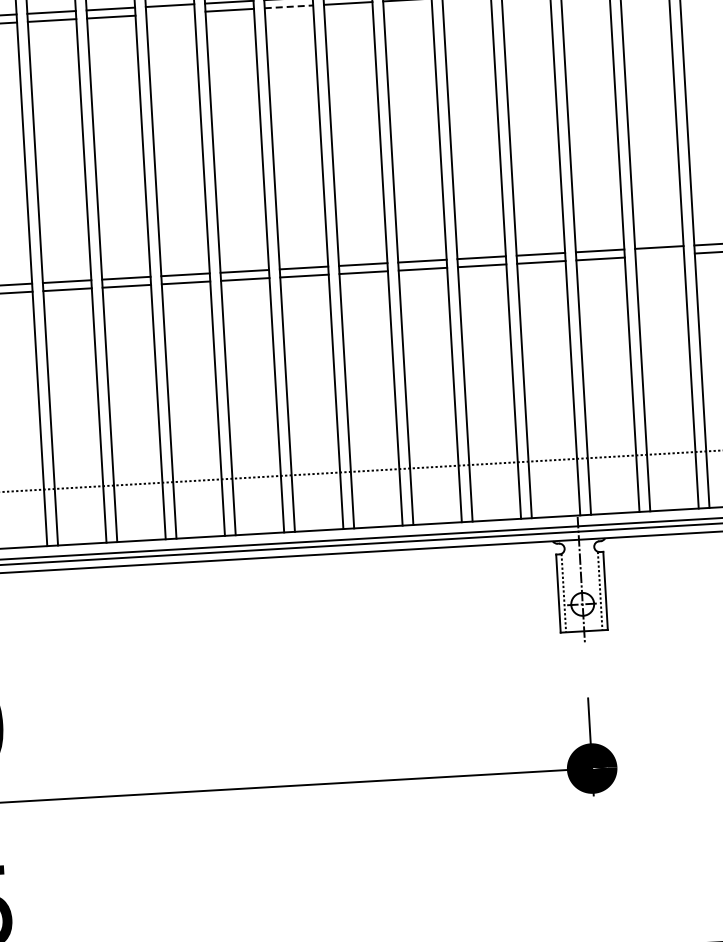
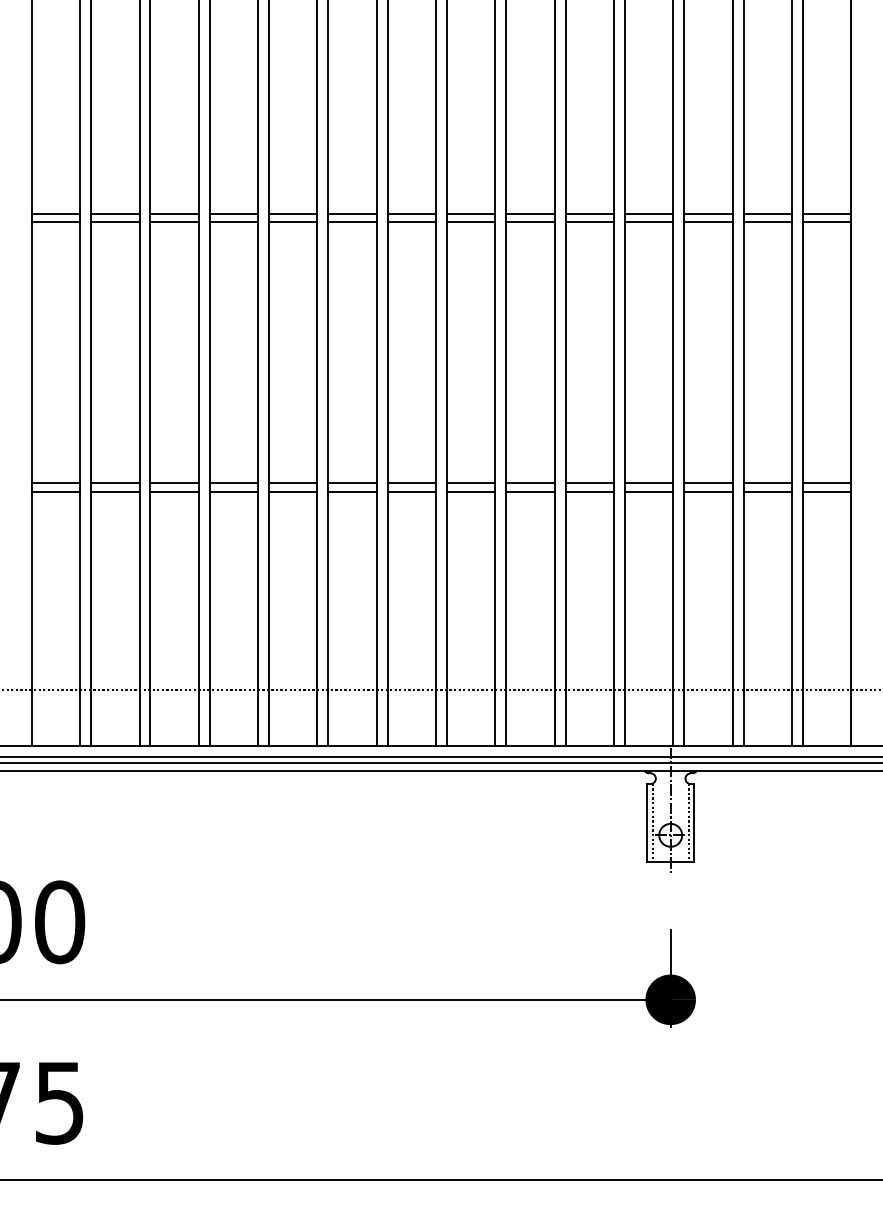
line: (289, 6) -> (412, 221), dashed -> solid
line: (169, 13) -> (292, 221), added
line: (659, 255) -> (767, 491), added

